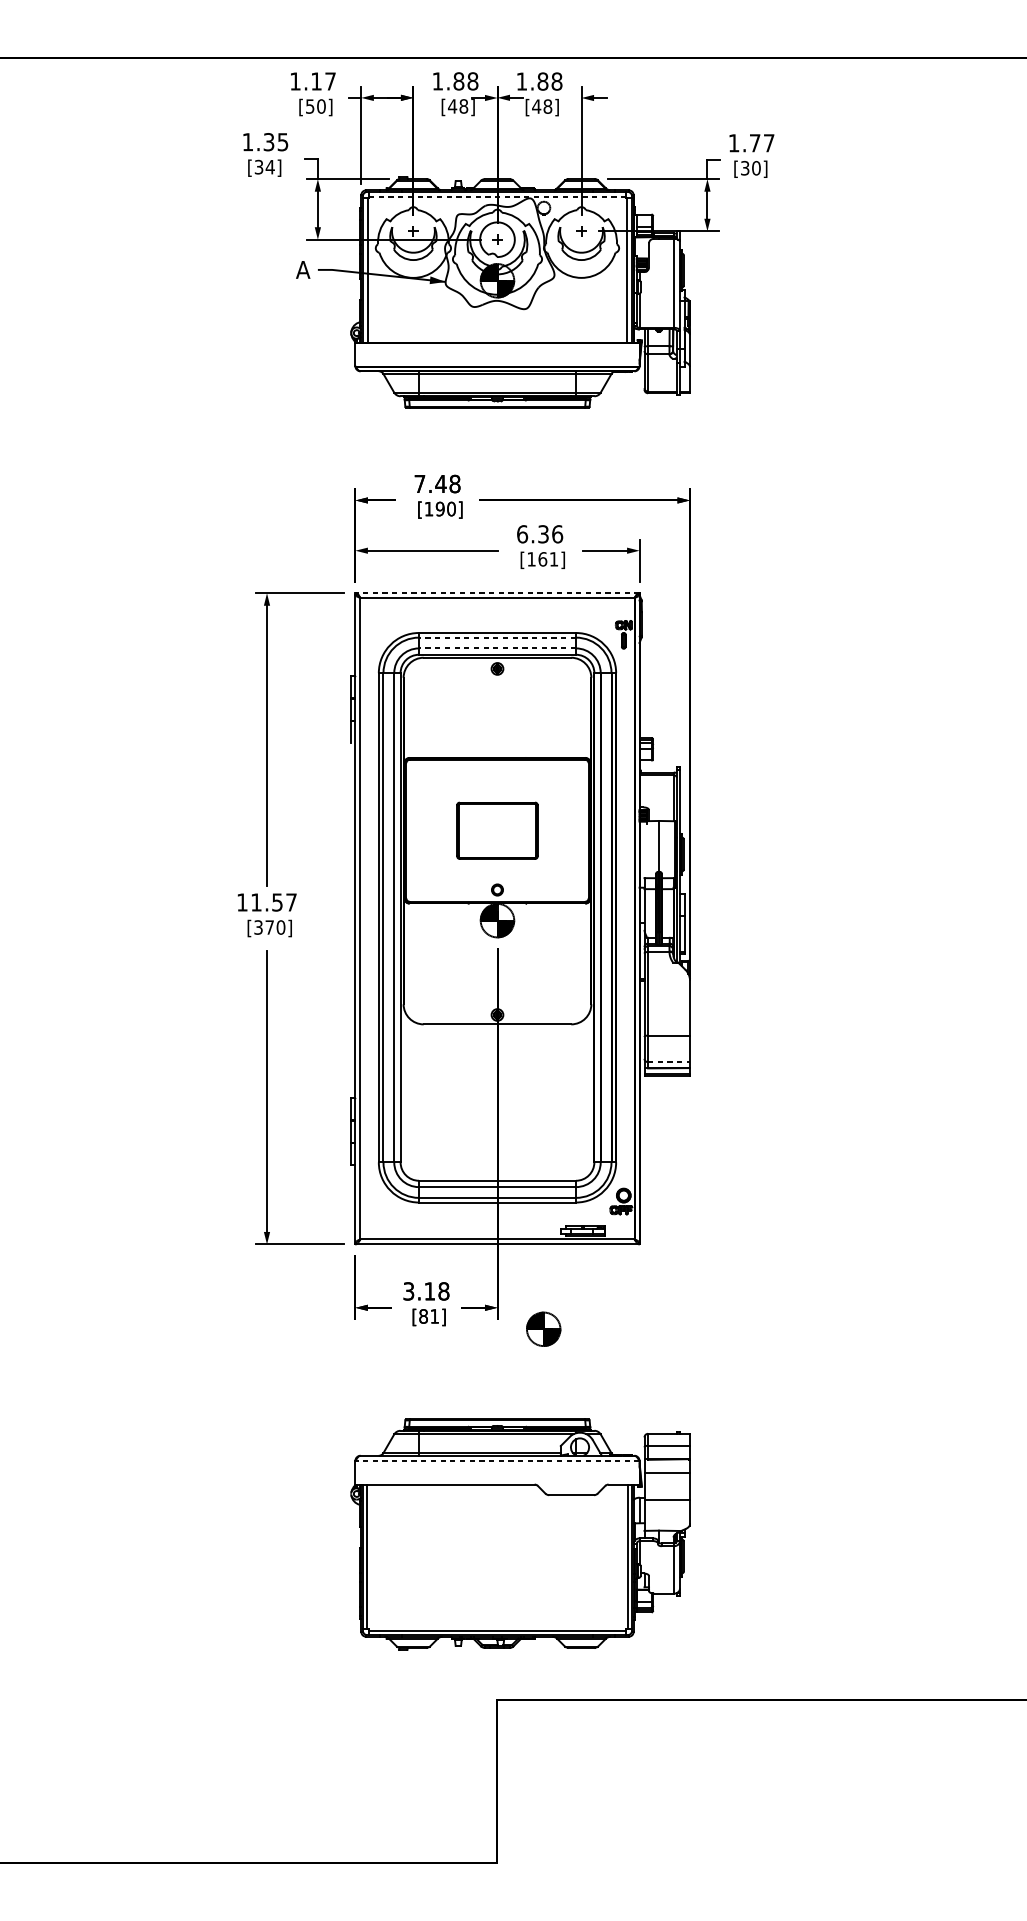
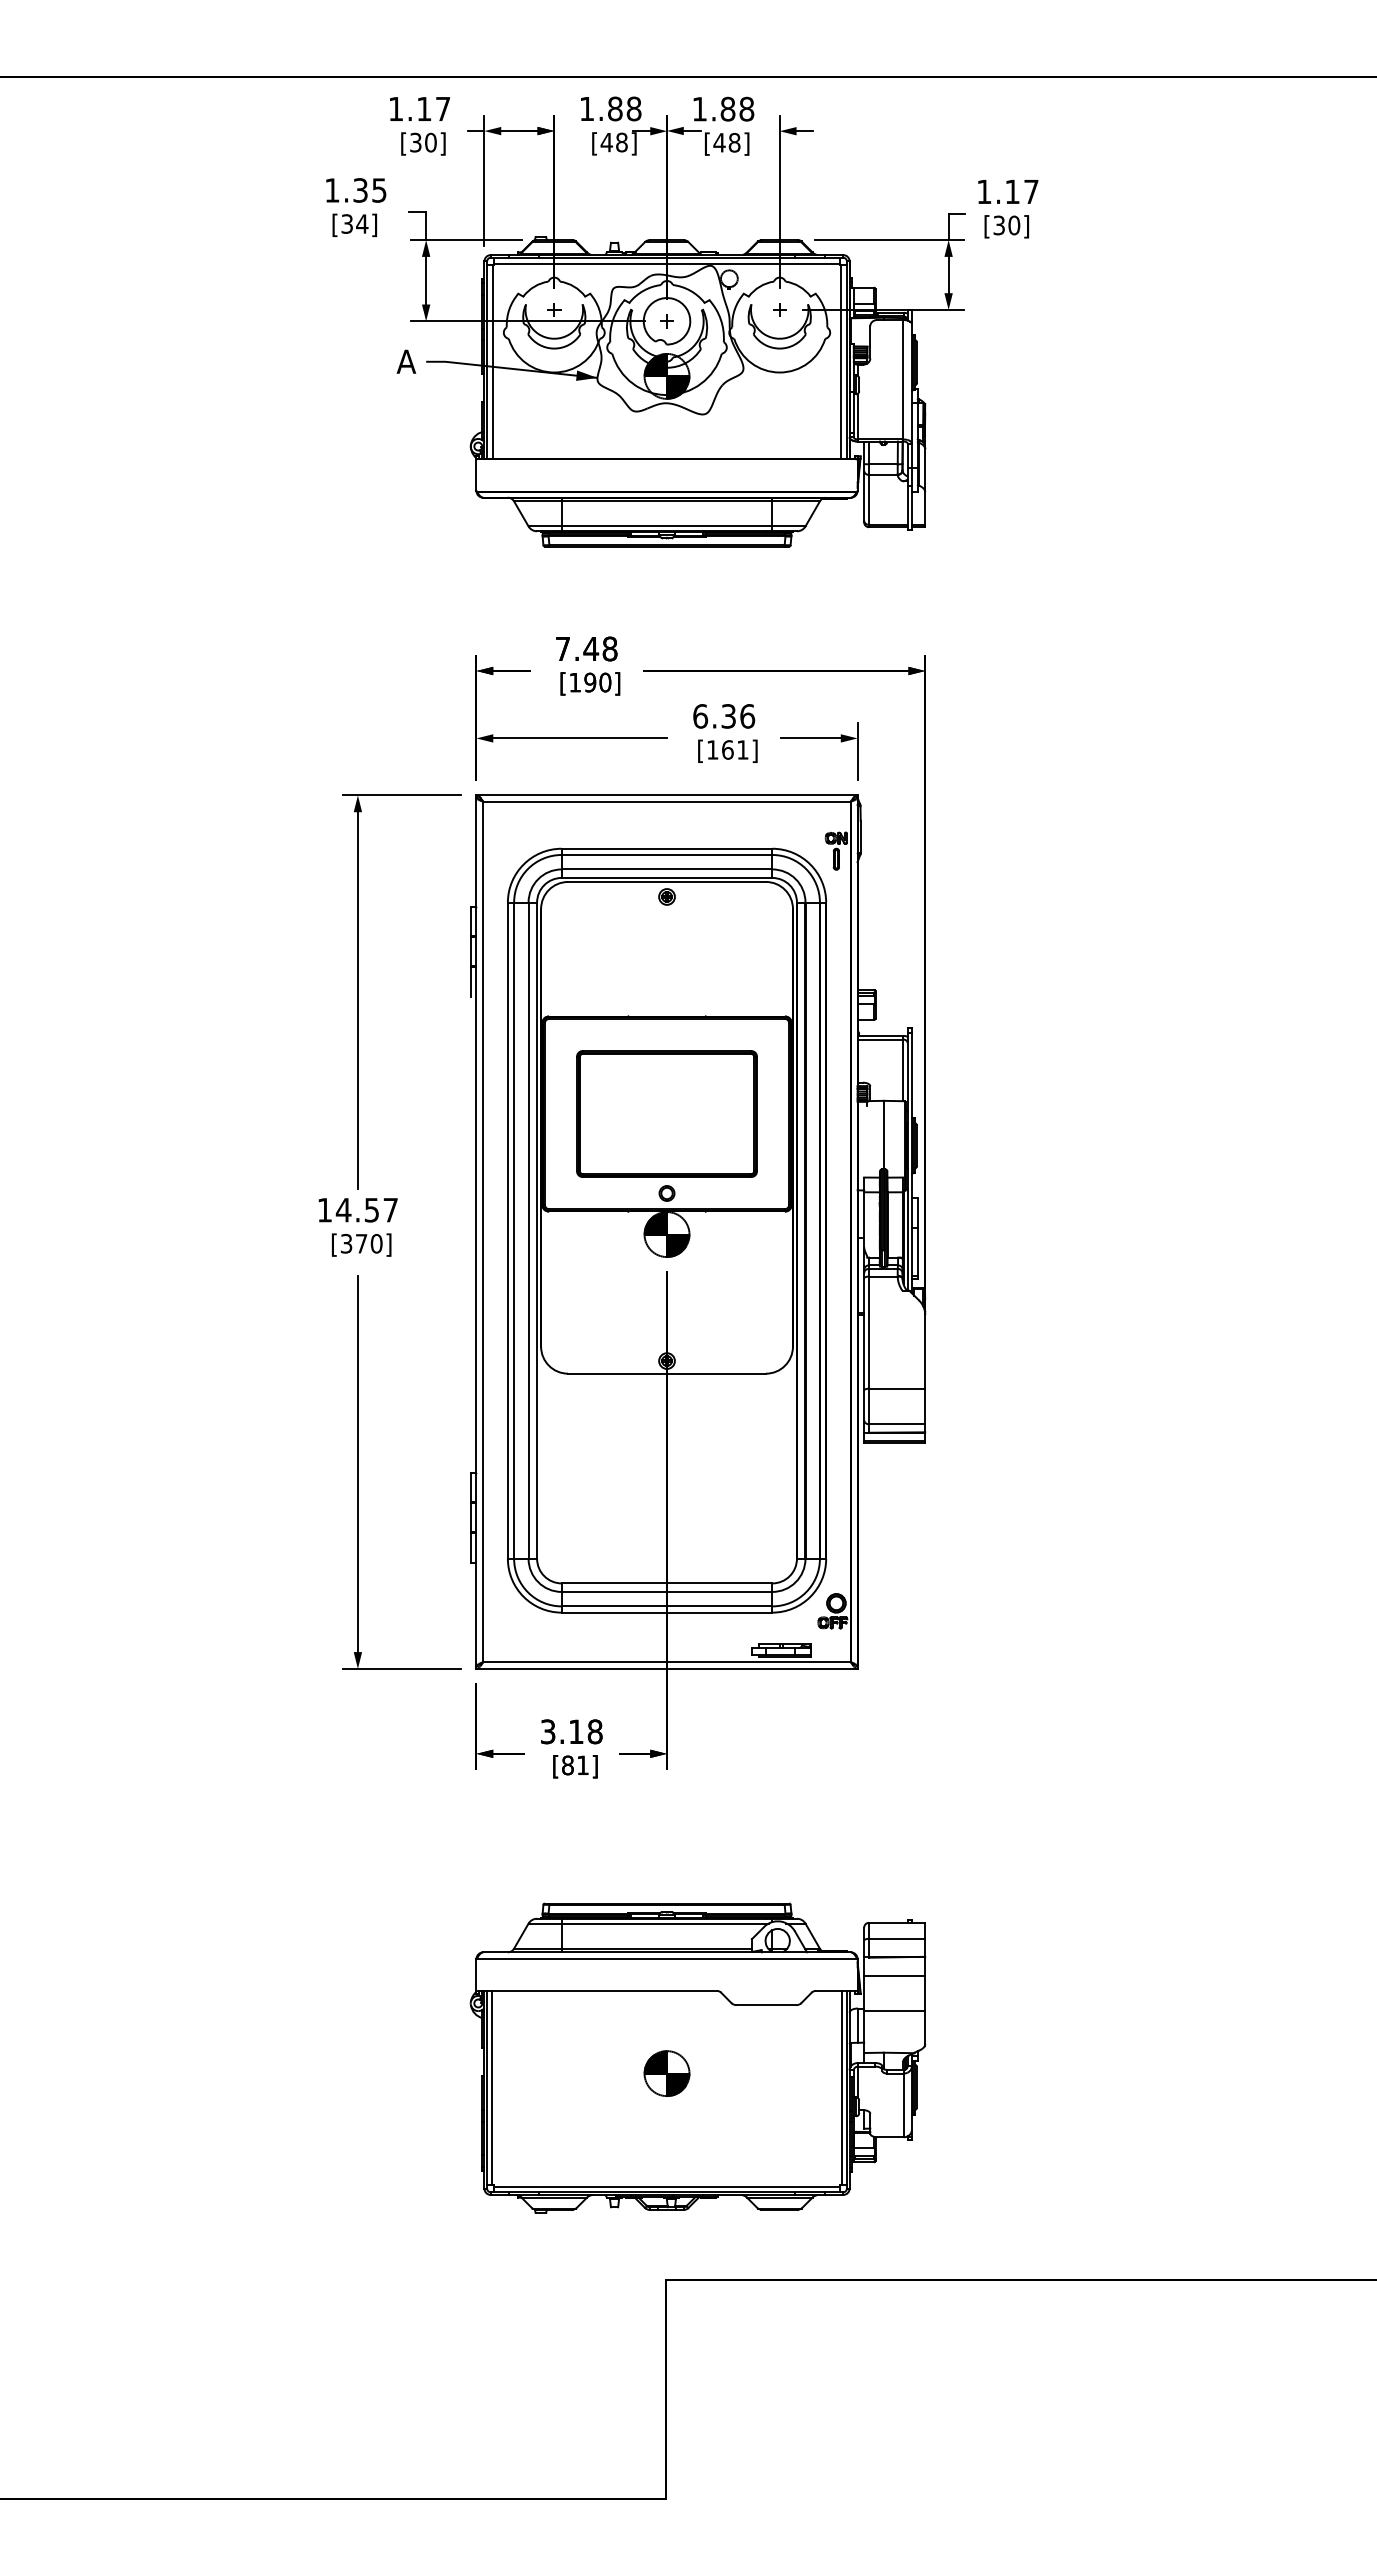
text: (309, 105) -> (415, 141), [50] -> [30]
text: (755, 142) -> (1012, 191), 1.77 -> 1.17
line: (497, 196) -> (667, 263), dashed -> solid
line: (497, 593) -> (667, 795), dashed -> solid
line: (497, 637) -> (666, 854), dashed -> solid
line: (497, 648) -> (666, 869), dashed -> solid
part: (497, 830) -> (666, 1113), size x1.67
text: (256, 902) -> (343, 1210), 11.57 -> 14.57
line: (669, 1062) -> (897, 1424), dashed -> solid
part: (543, 1329) -> (666, 2073), moved
line: (497, 1461) -> (667, 1959), dashed -> solid

